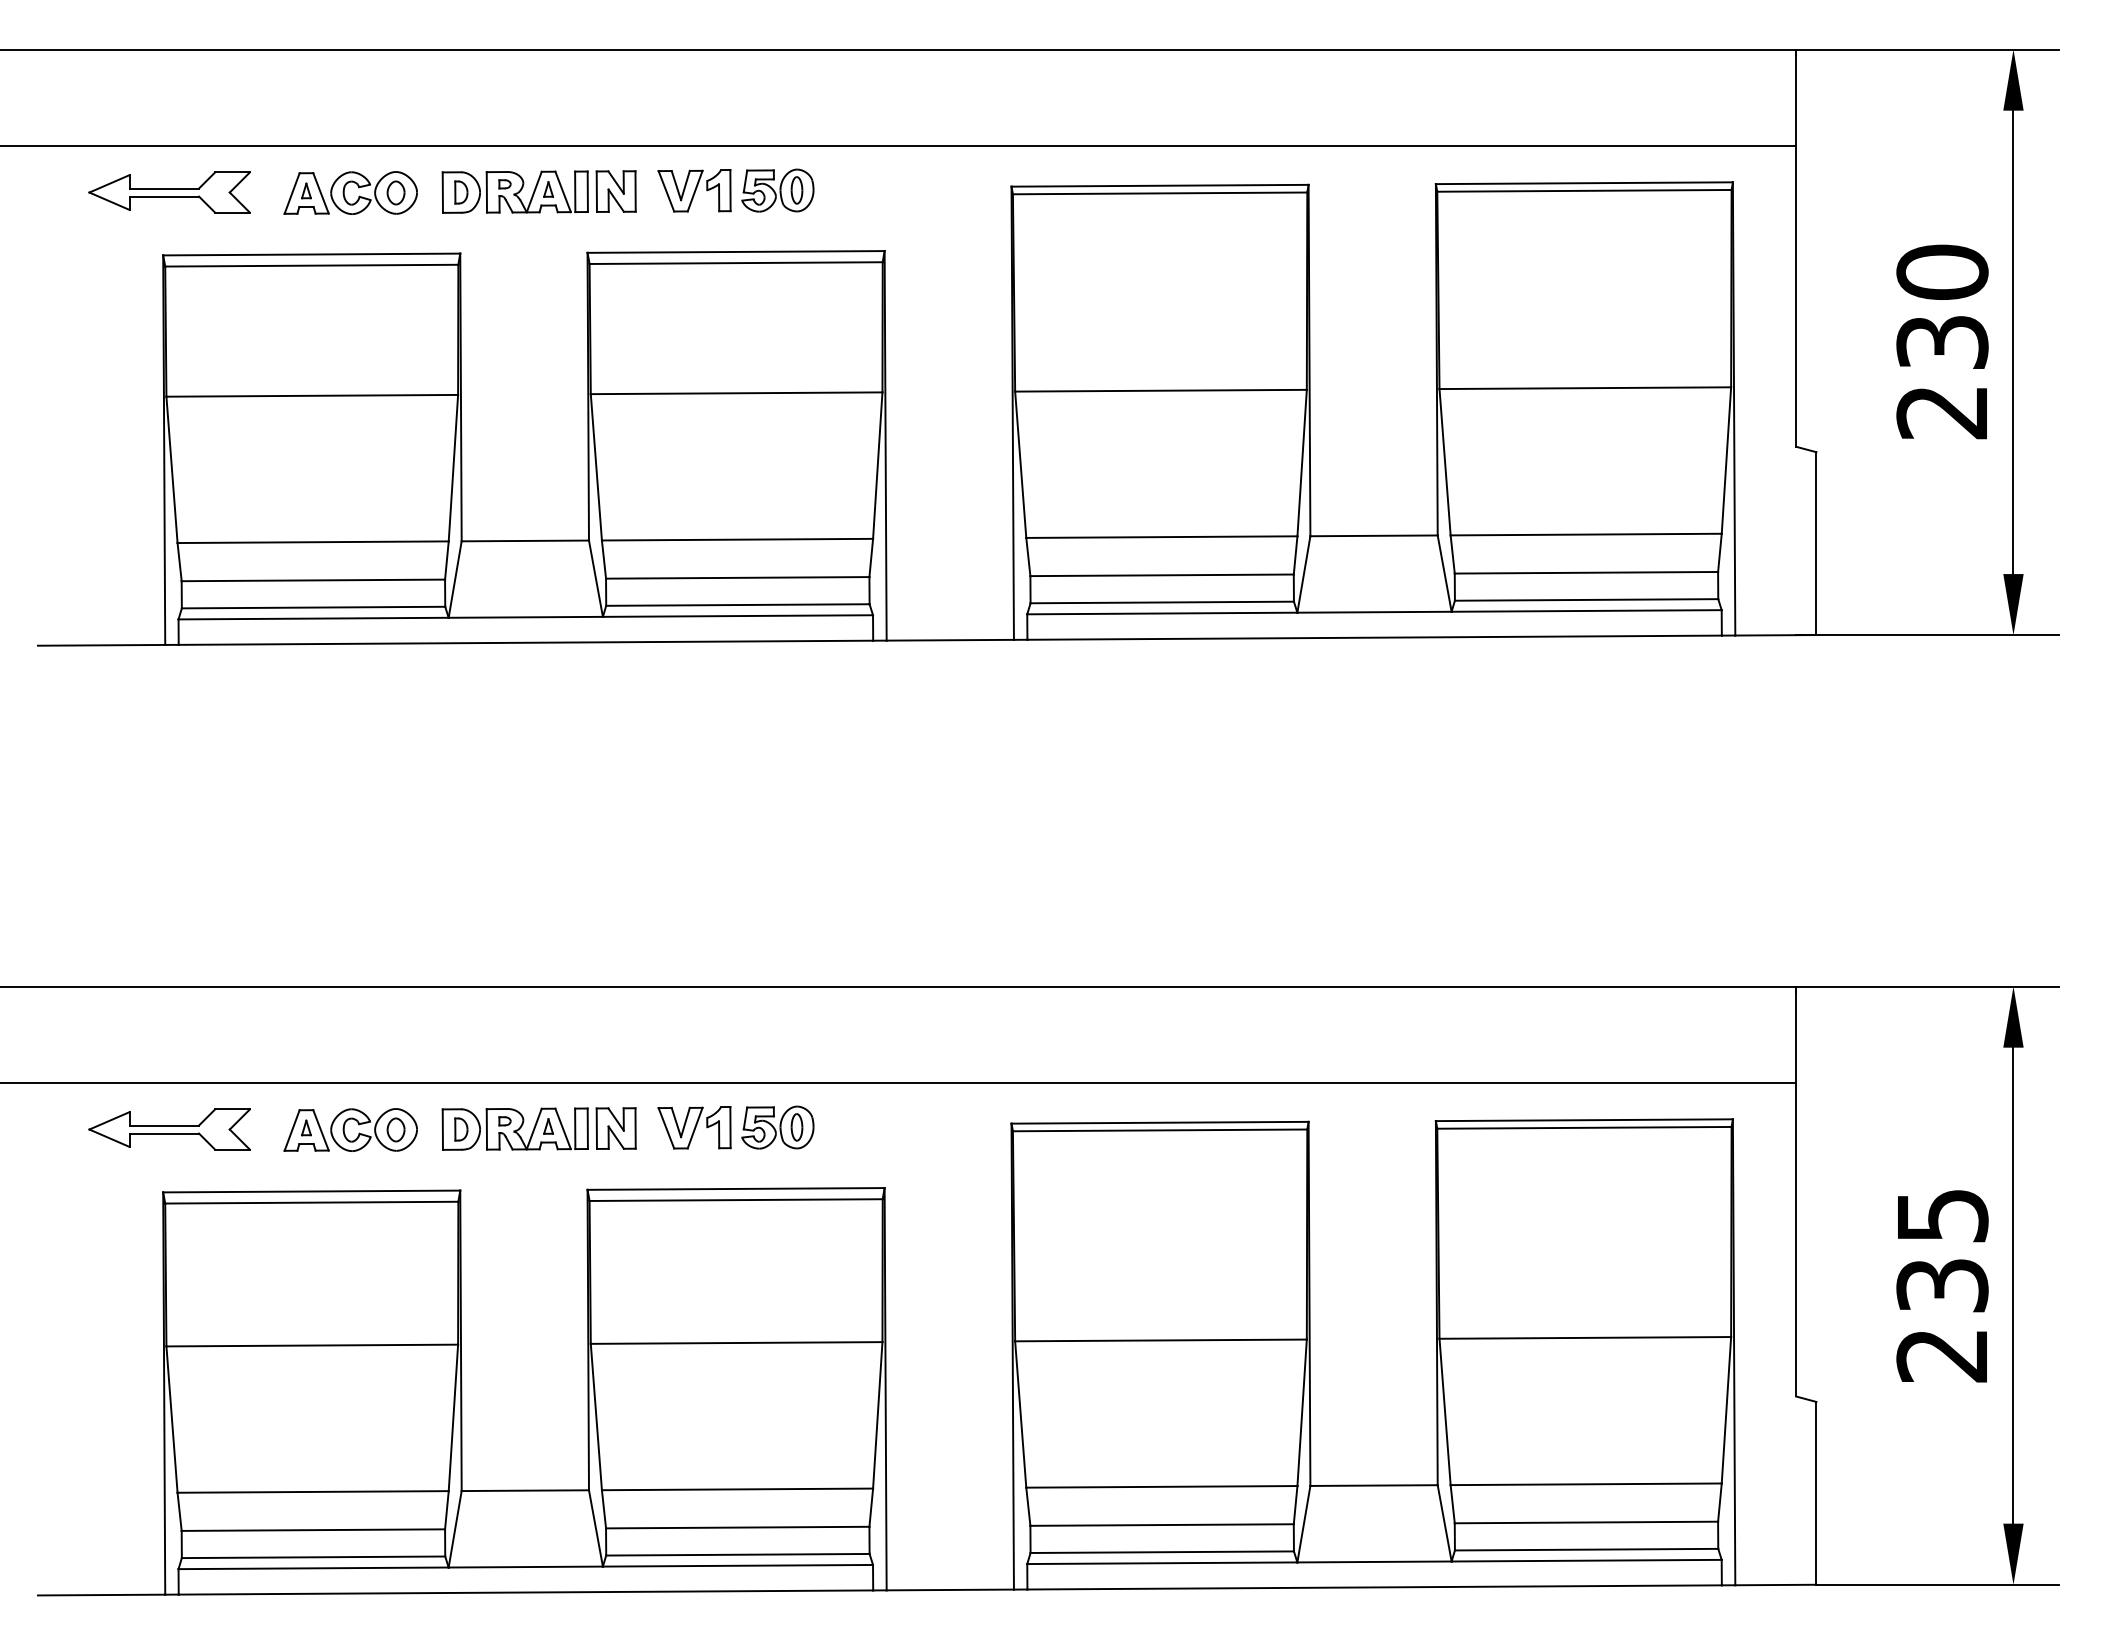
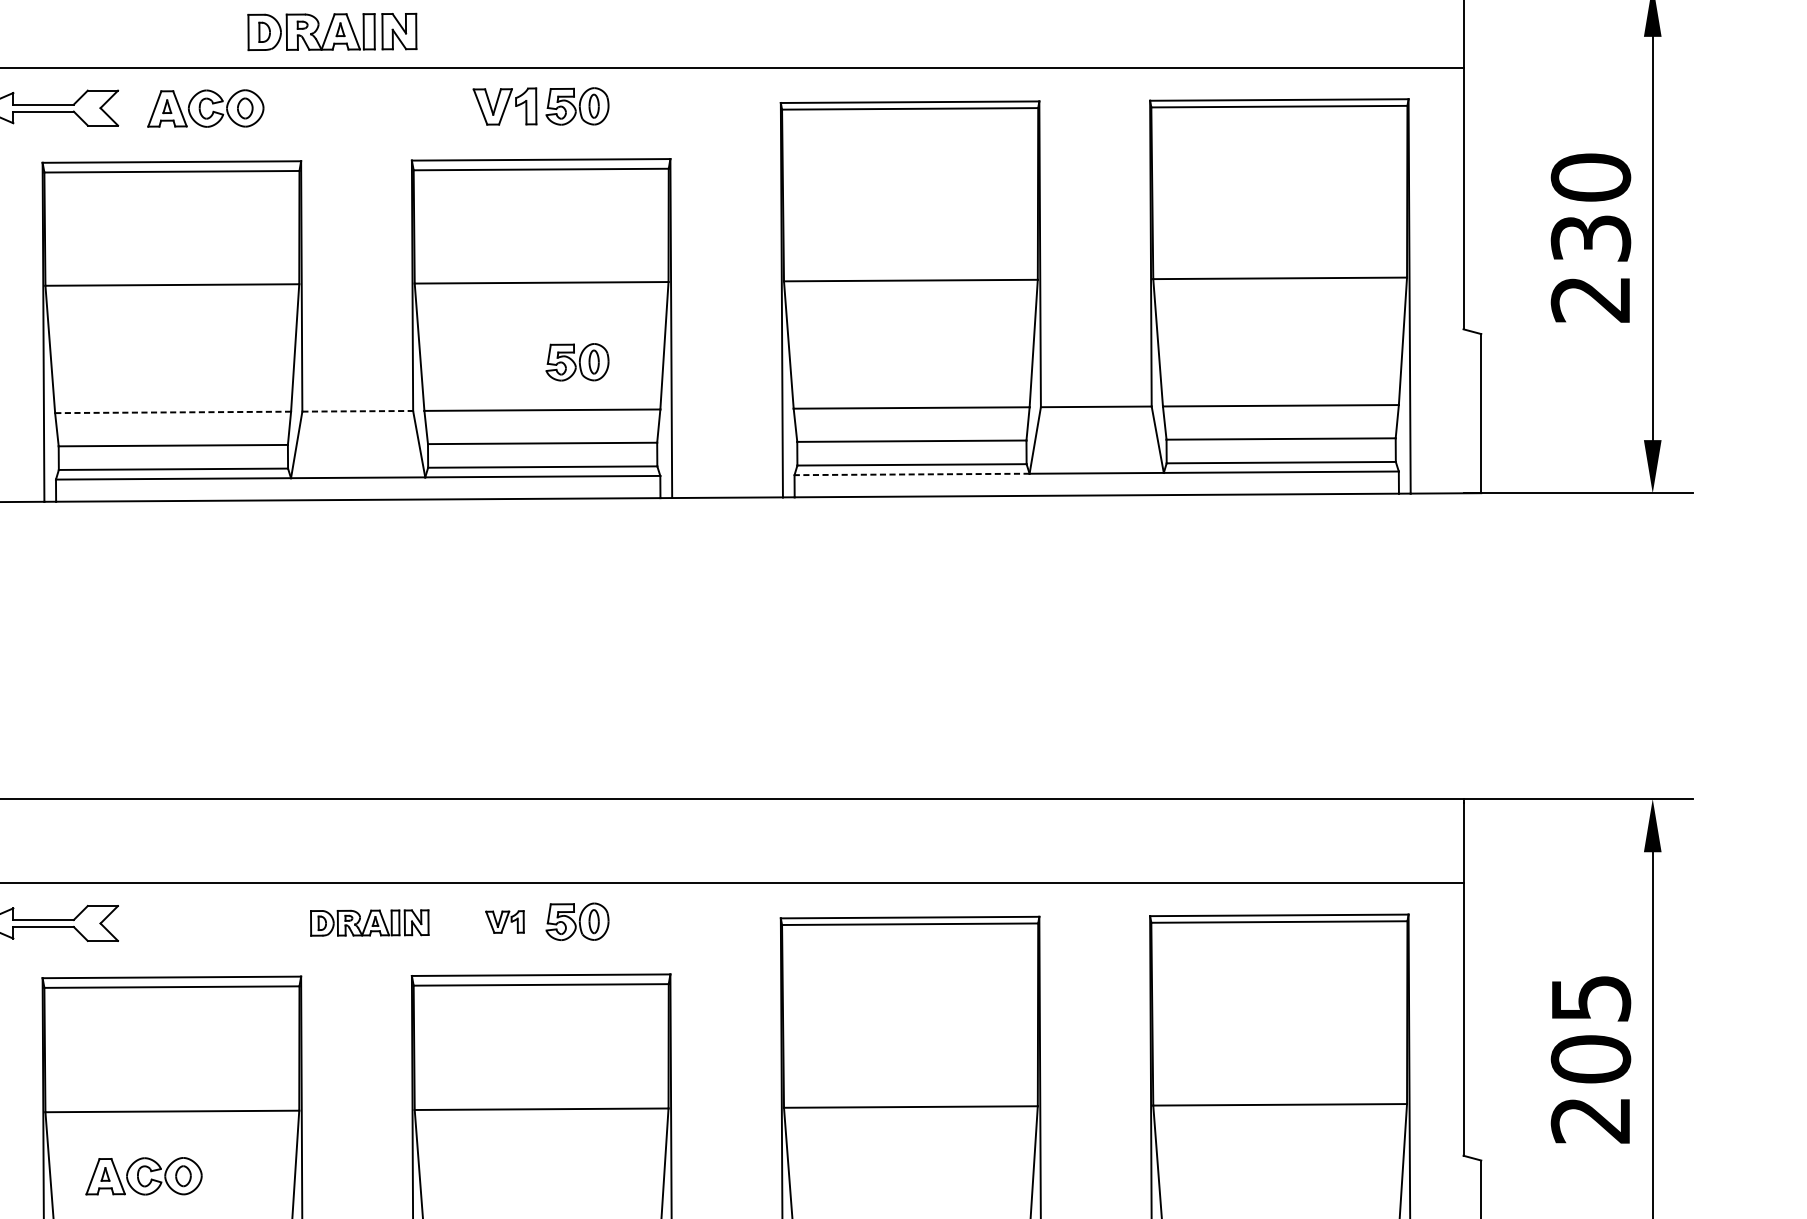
part: (538, 191) -> (331, 31), moved
part: (777, 484) -> (577, 362), added
line: (525, 540) -> (357, 410), solid -> dashed
line: (313, 542) -> (173, 412), solid -> dashed
line: (1161, 613) -> (911, 474), solid -> dashed
part: (694, 1127) -> (504, 921), size x0.6
part: (538, 1128) -> (369, 922), size x0.7
part: (350, 1129) -> (143, 1175), moved
text: (1942, 1285) -> (1590, 1059), 235 -> 205

